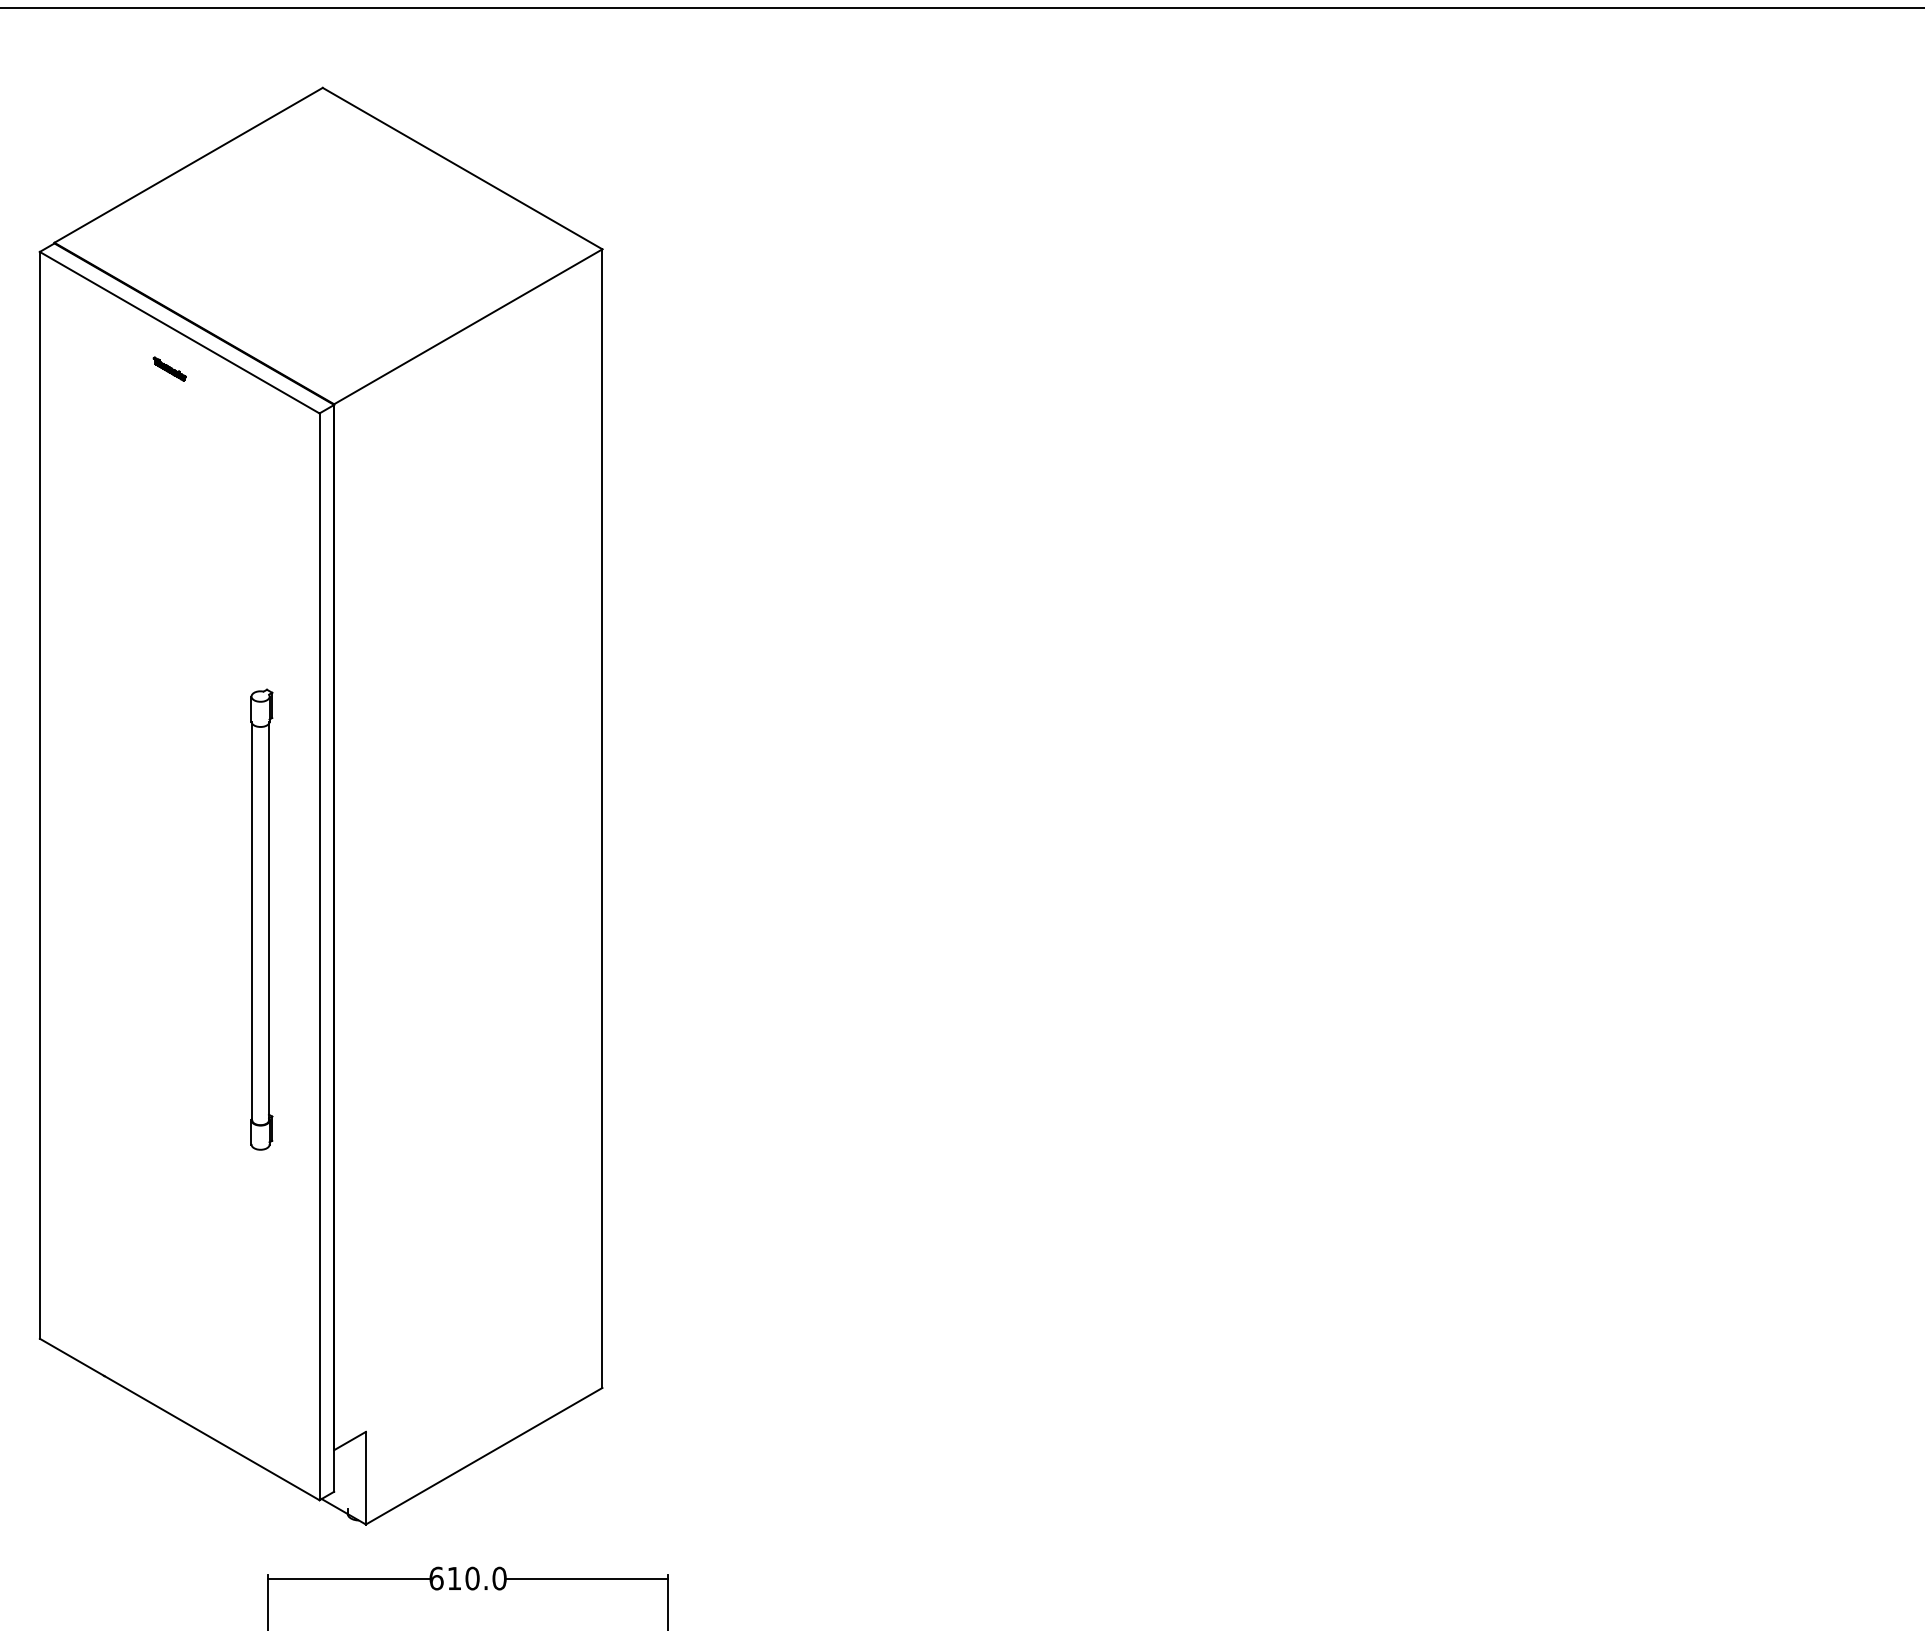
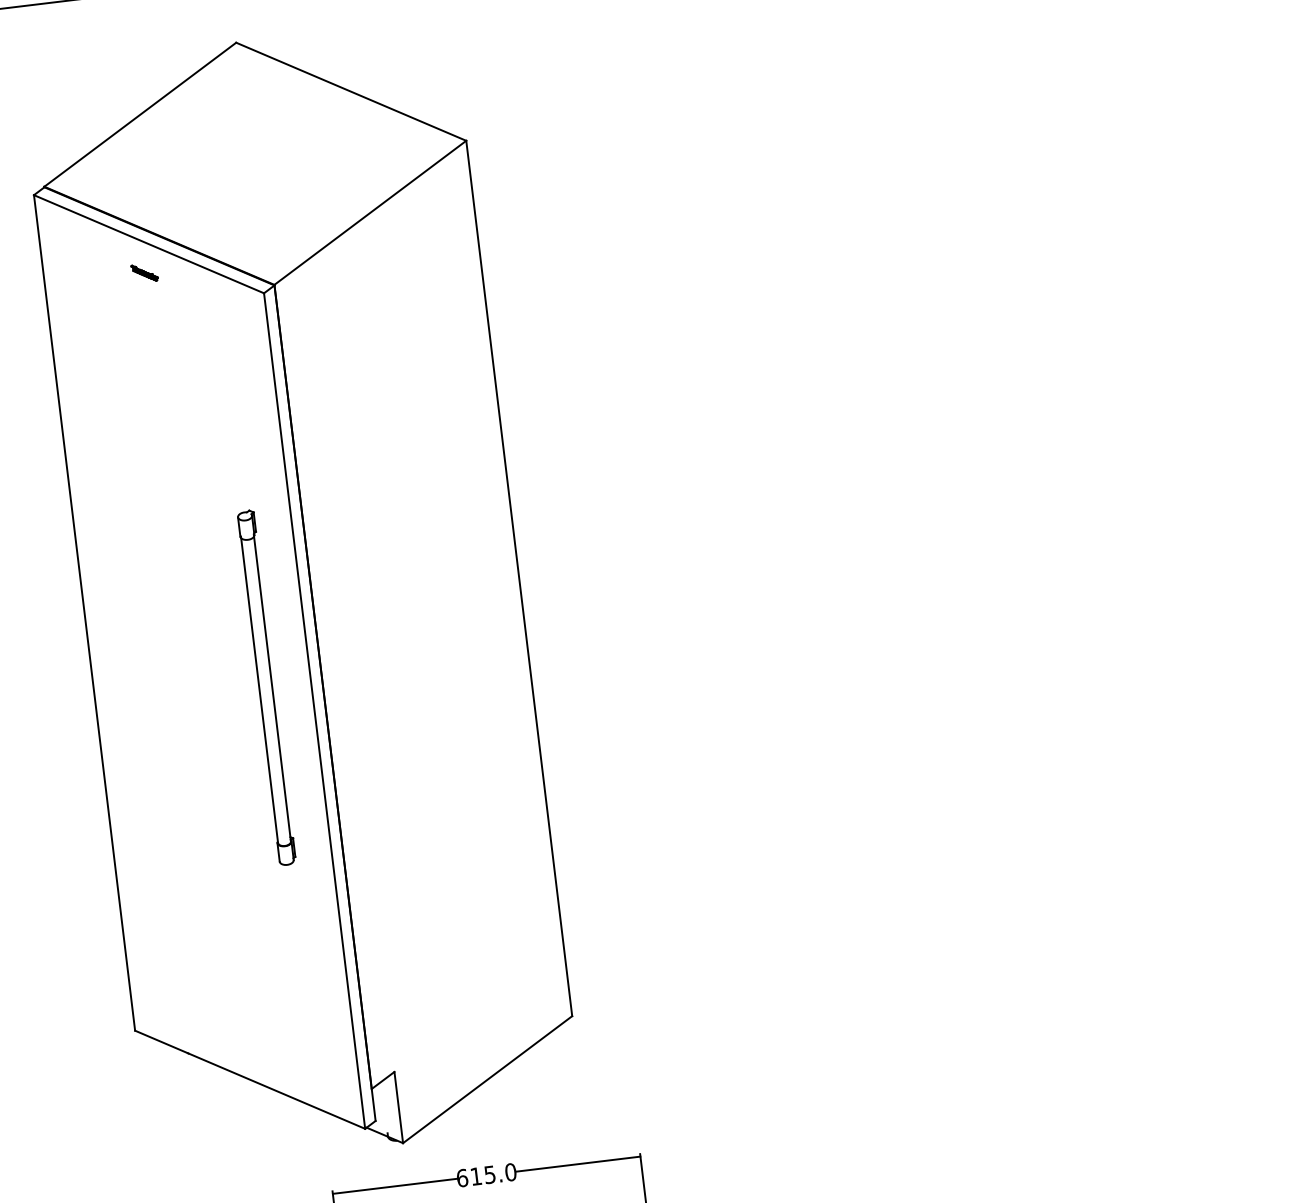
text: (472, 1578) -> (490, 1174), 610.0 -> 615.0

